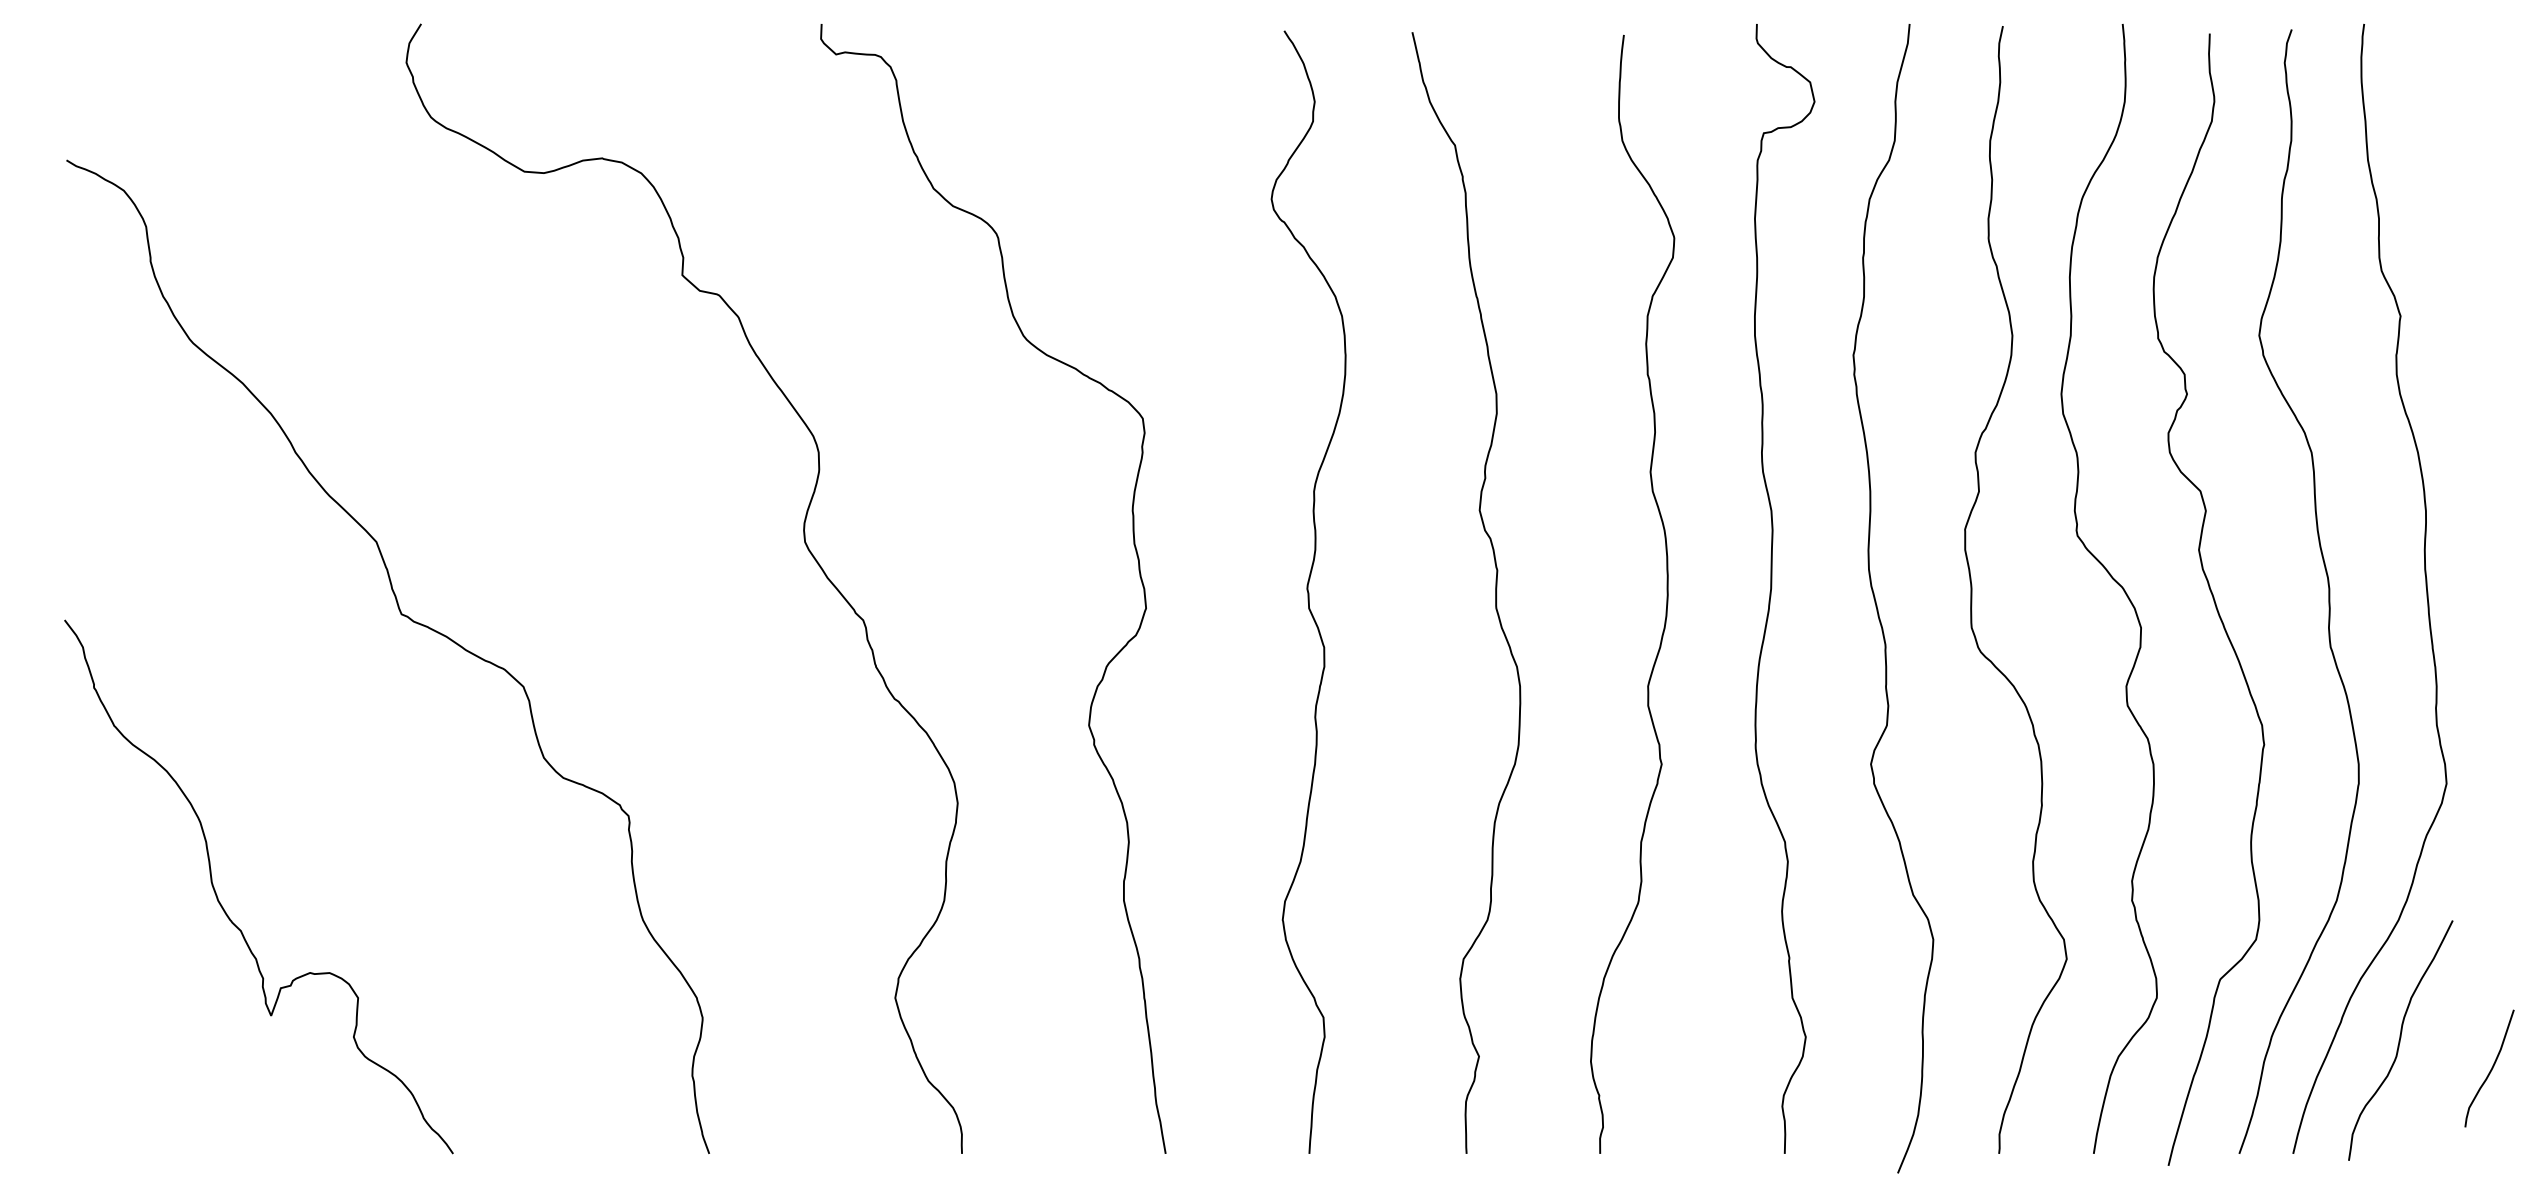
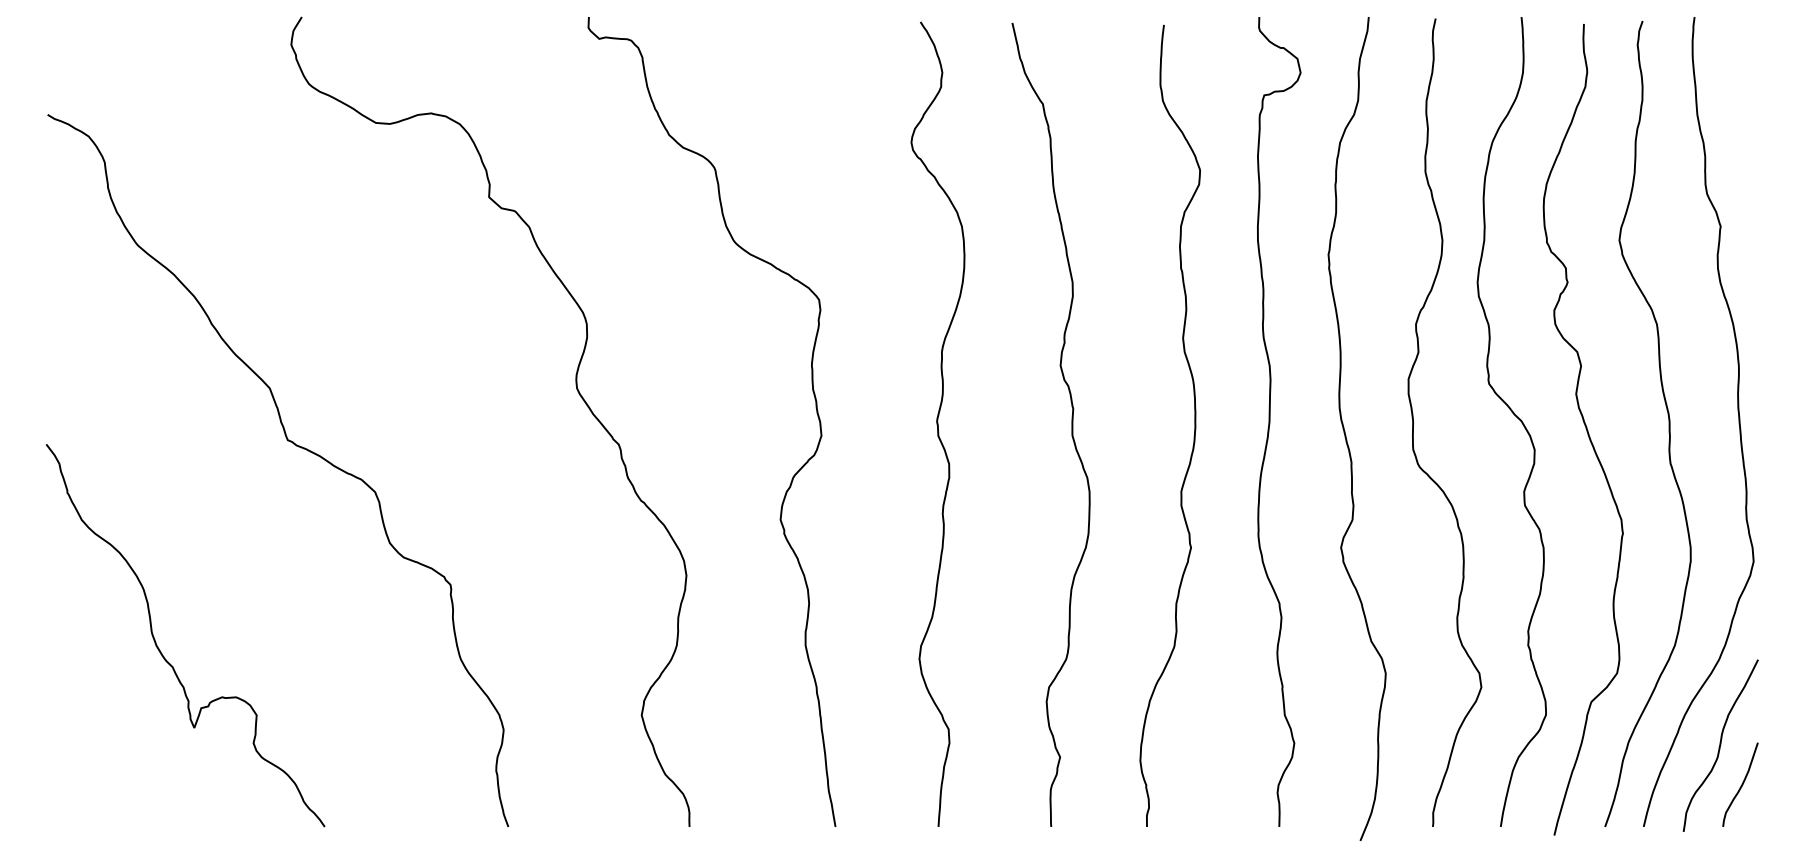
curve: (2490, 1068) -> (1741, 784), moved

